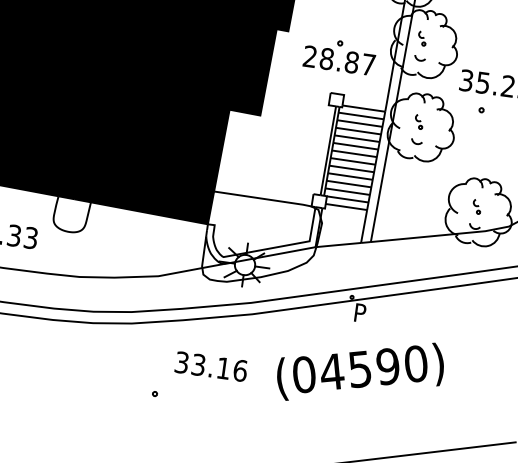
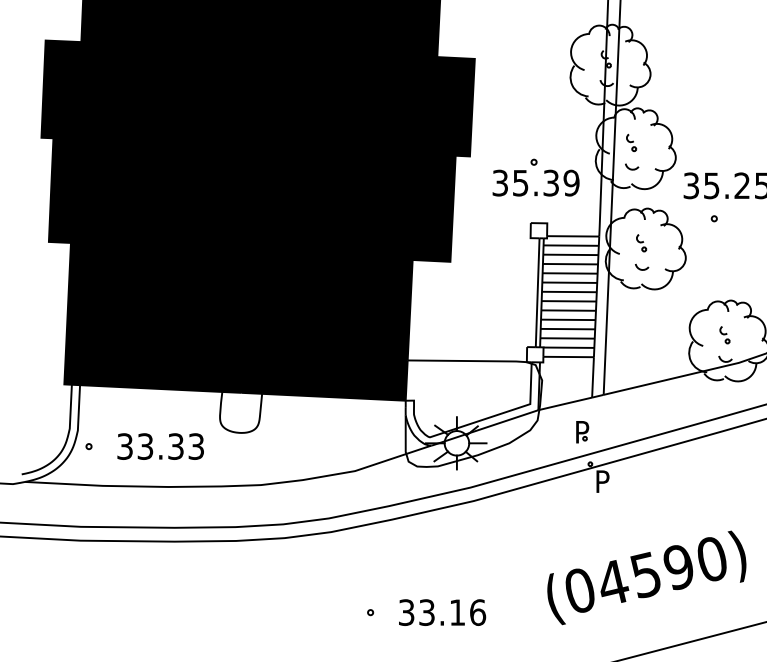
text: (339, 60) -> (535, 182), 28.87 -> 35.39
part: (349, 270) -> (582, 432), added
text: (211, 366) -> (442, 612), moved
text: (360, 371) -> (646, 577), moved

